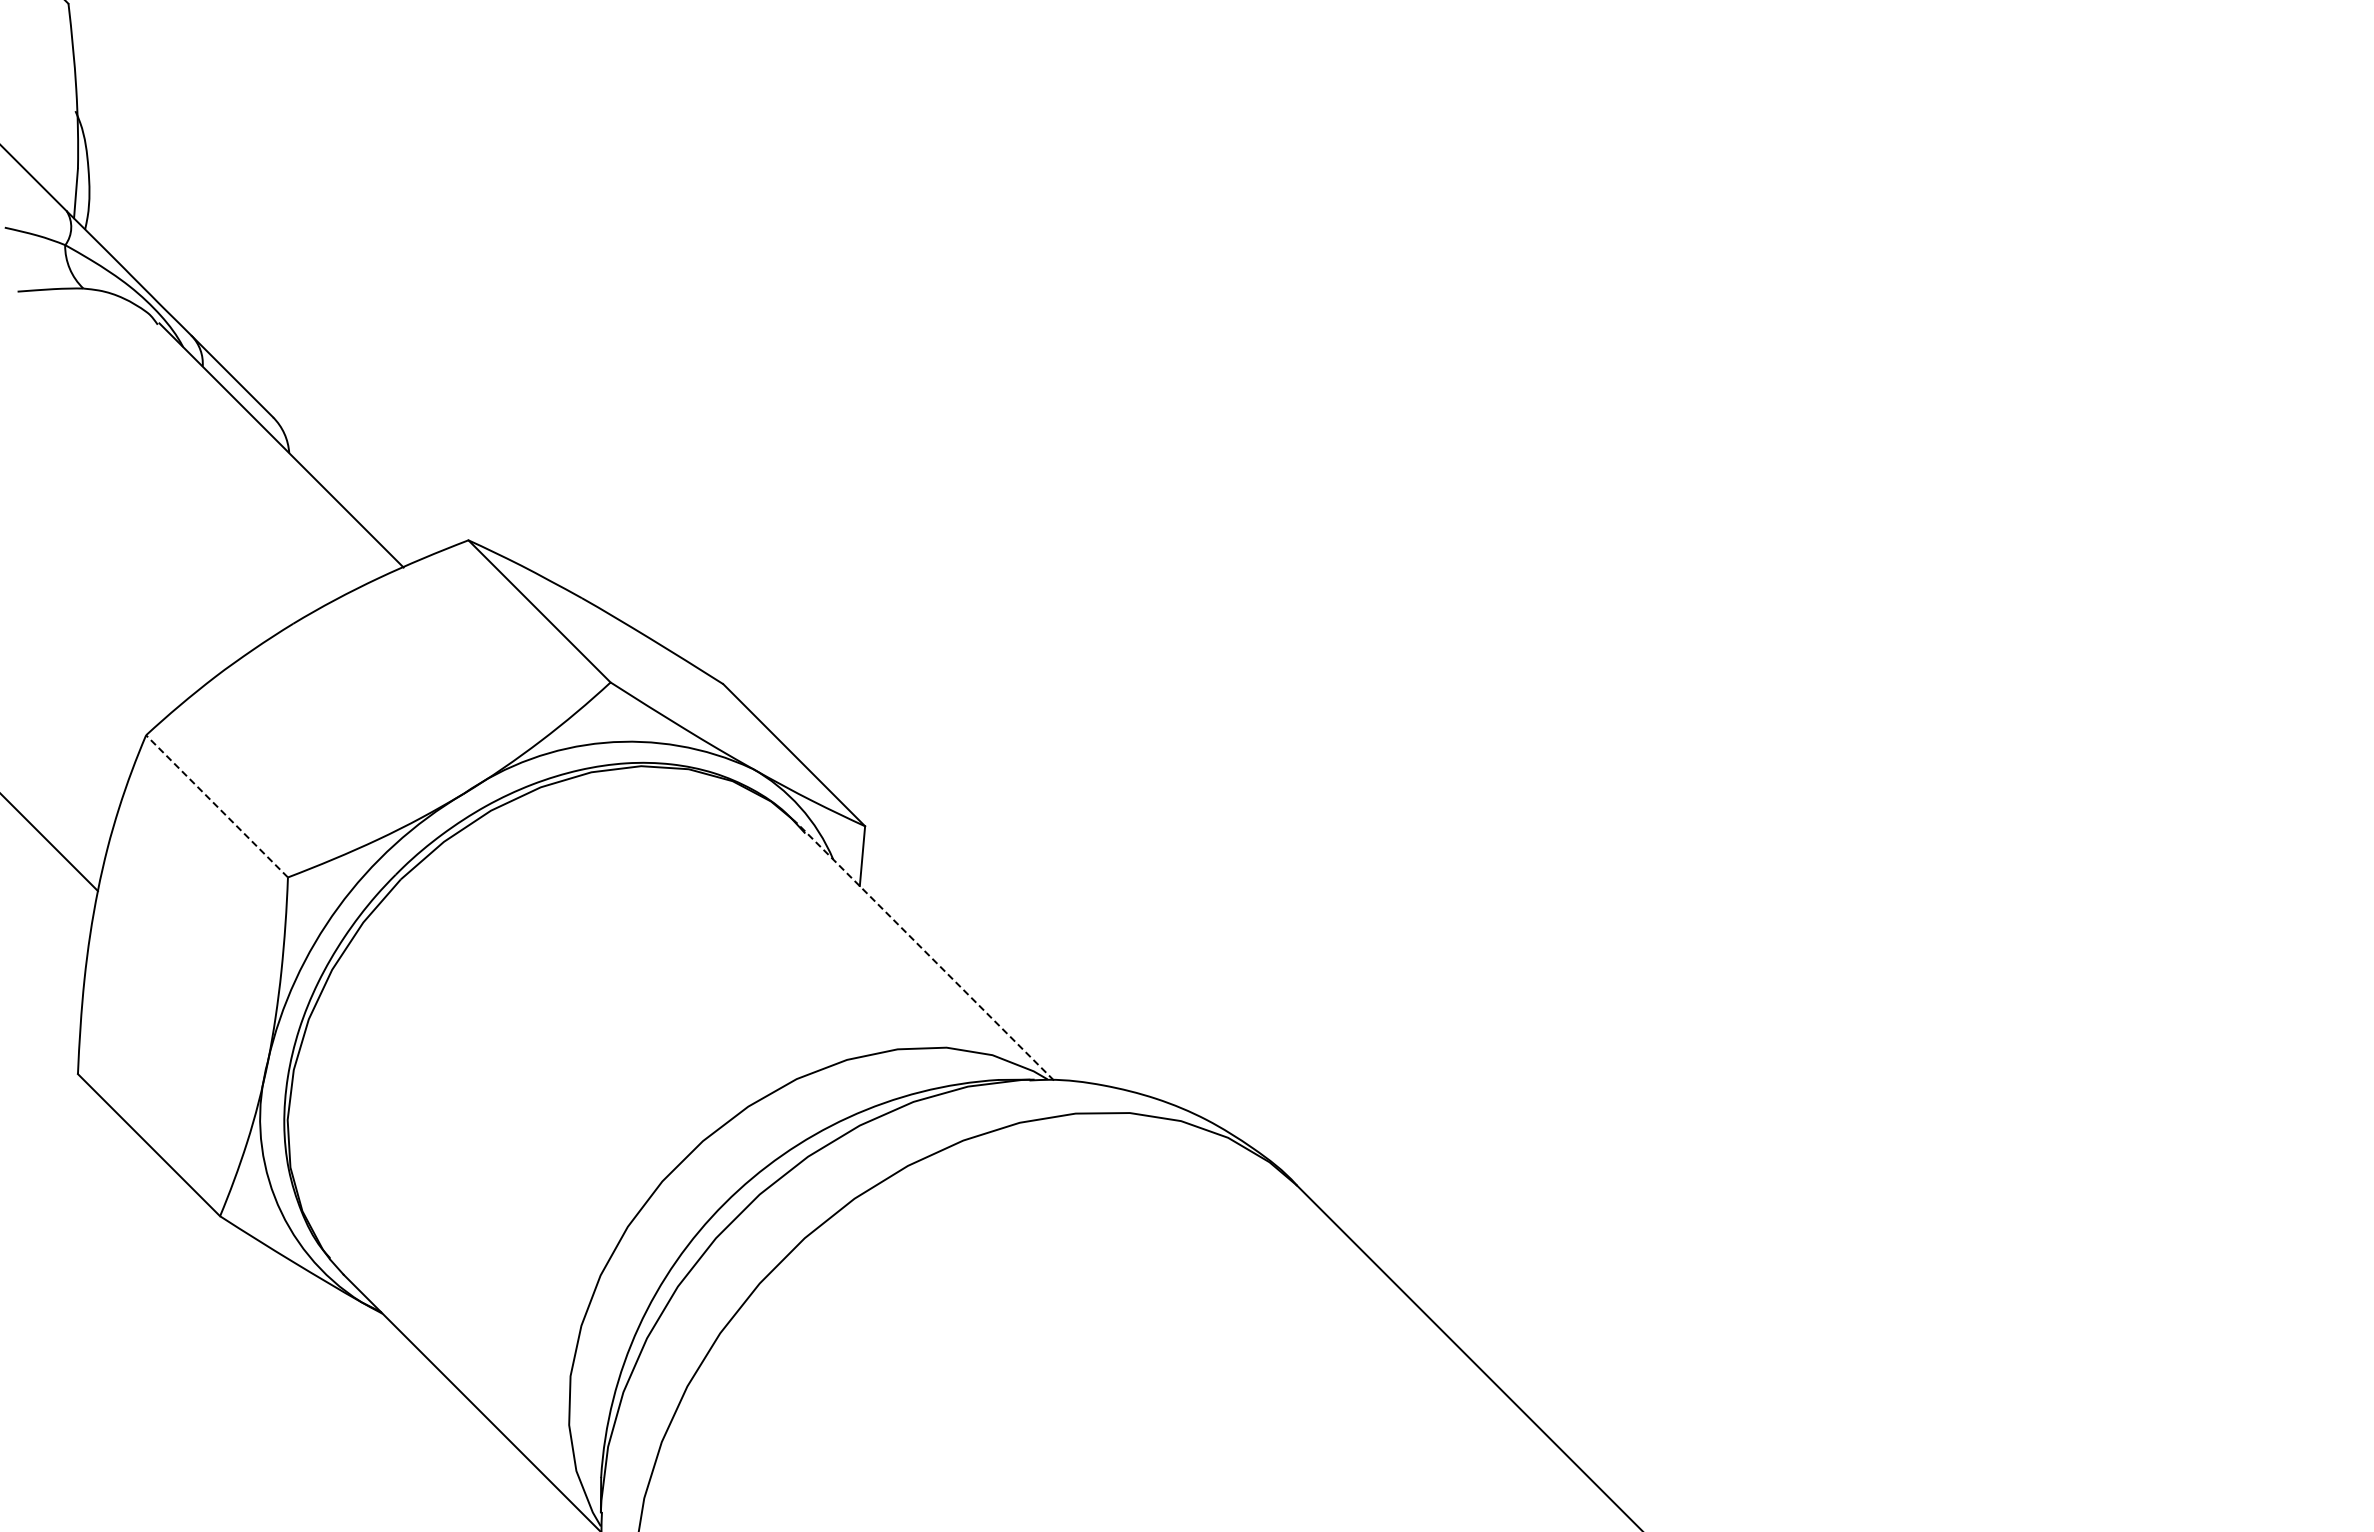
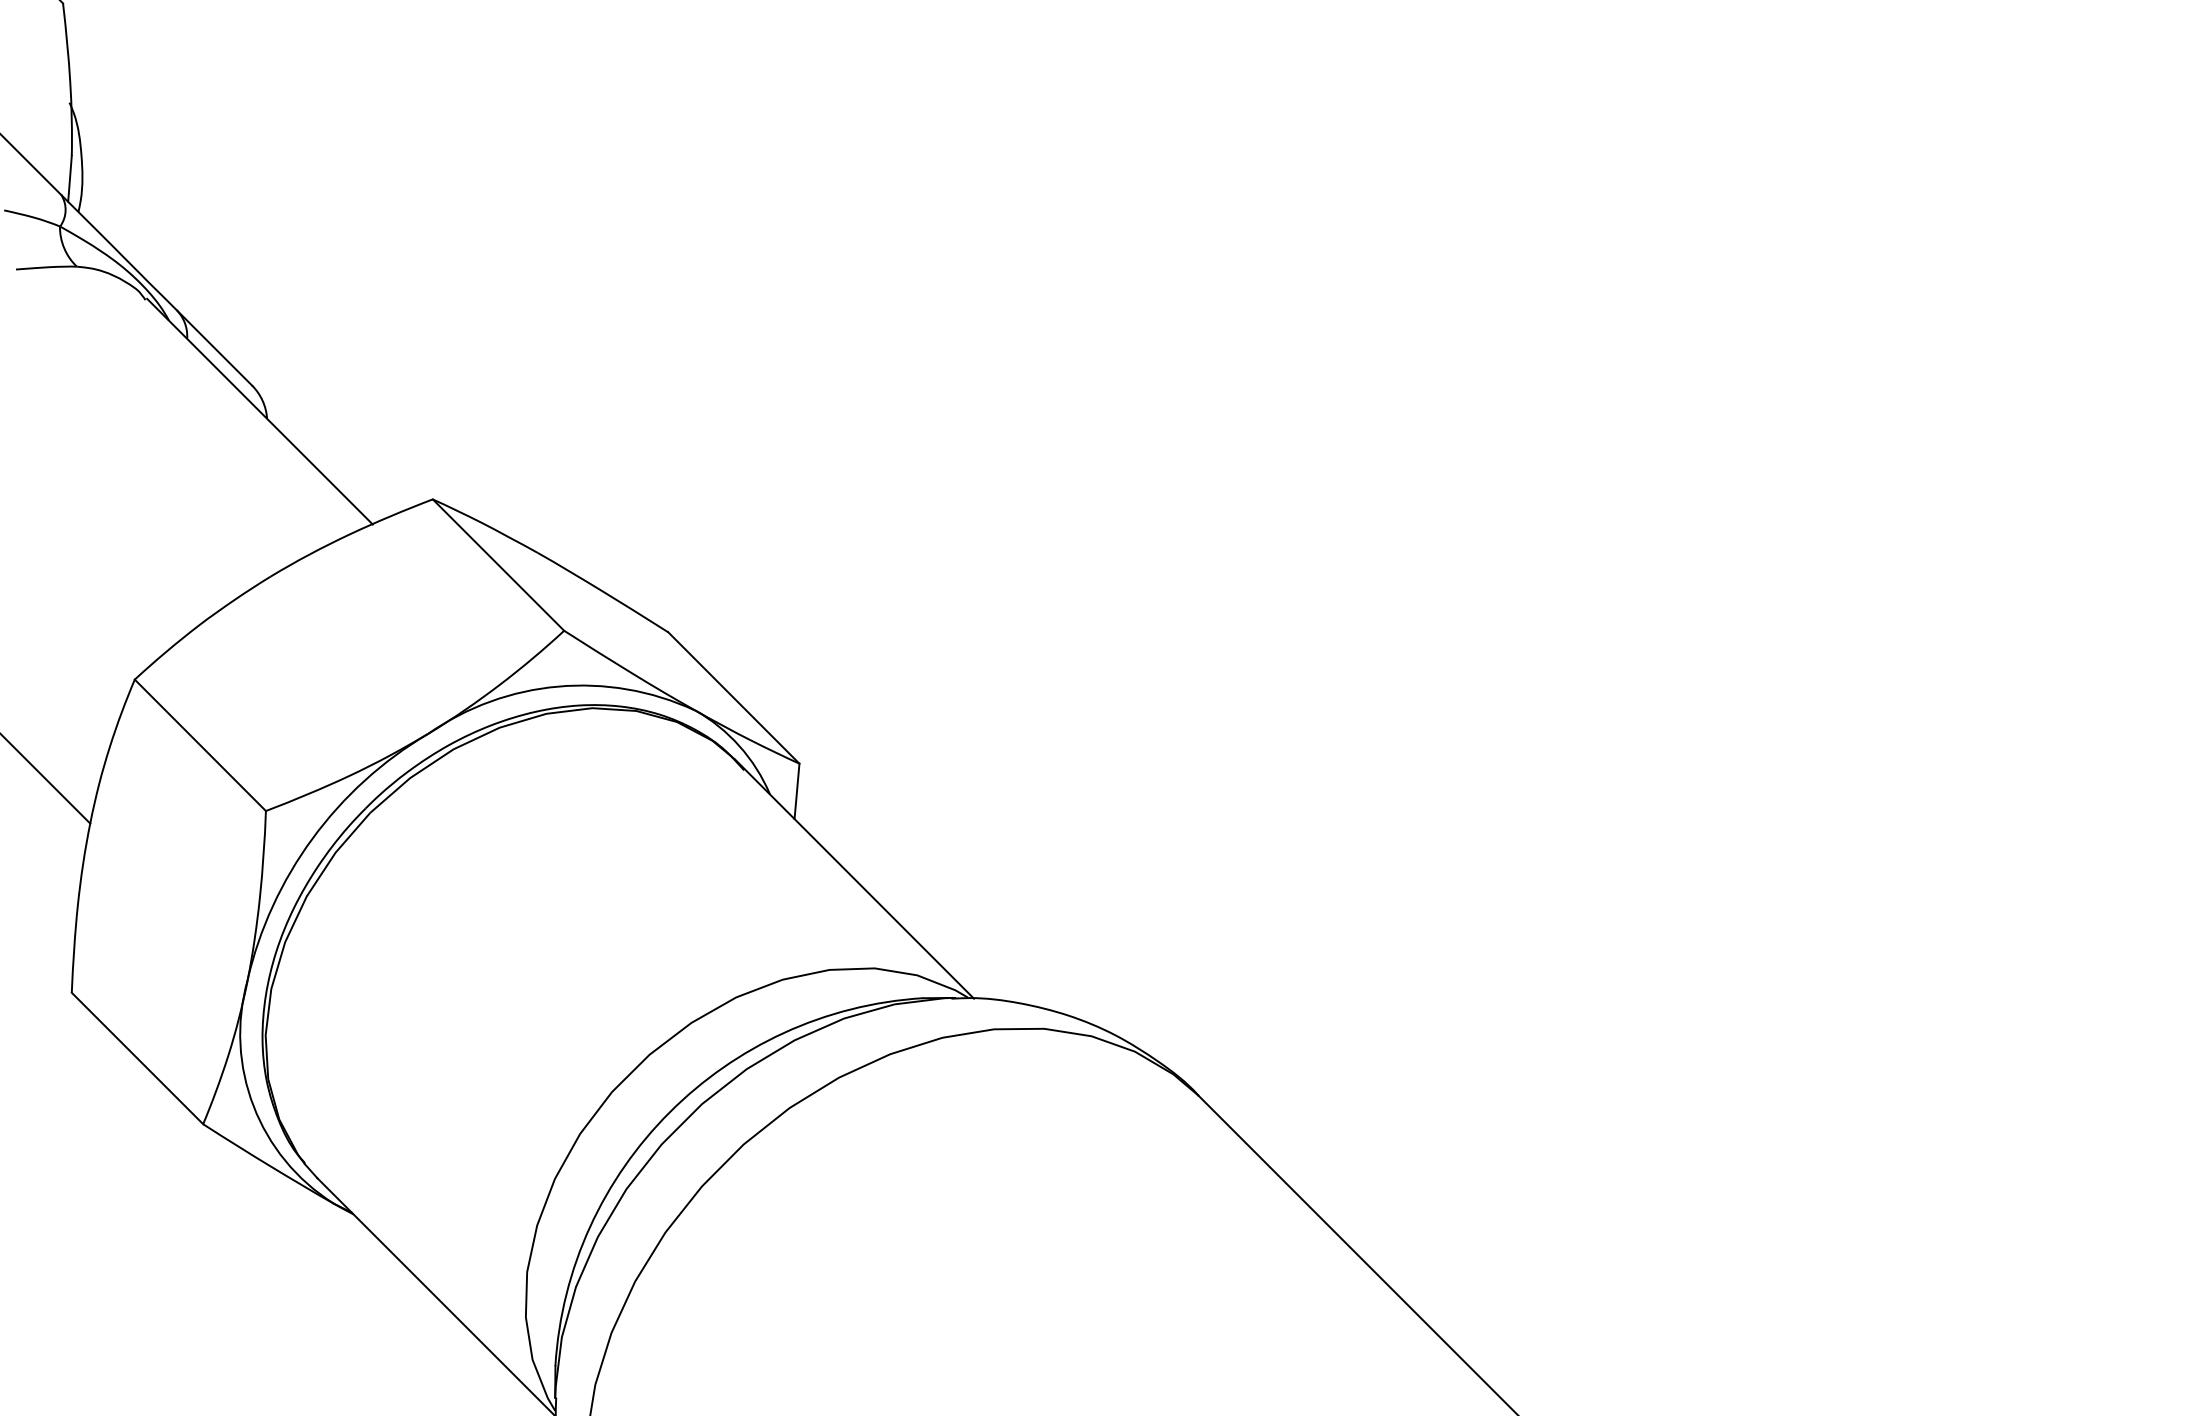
line: (216, 806) -> (199, 745), dashed -> solid
line: (924, 951) -> (854, 879), dashed -> solid

